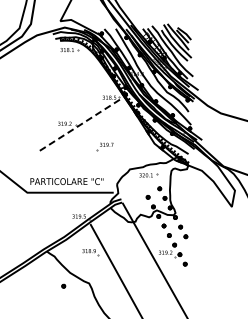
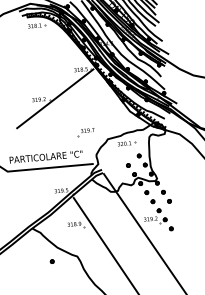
line: (81, 124) -> (55, 98), dashed -> solid
part: (104, 146) -> (85, 132), moved

